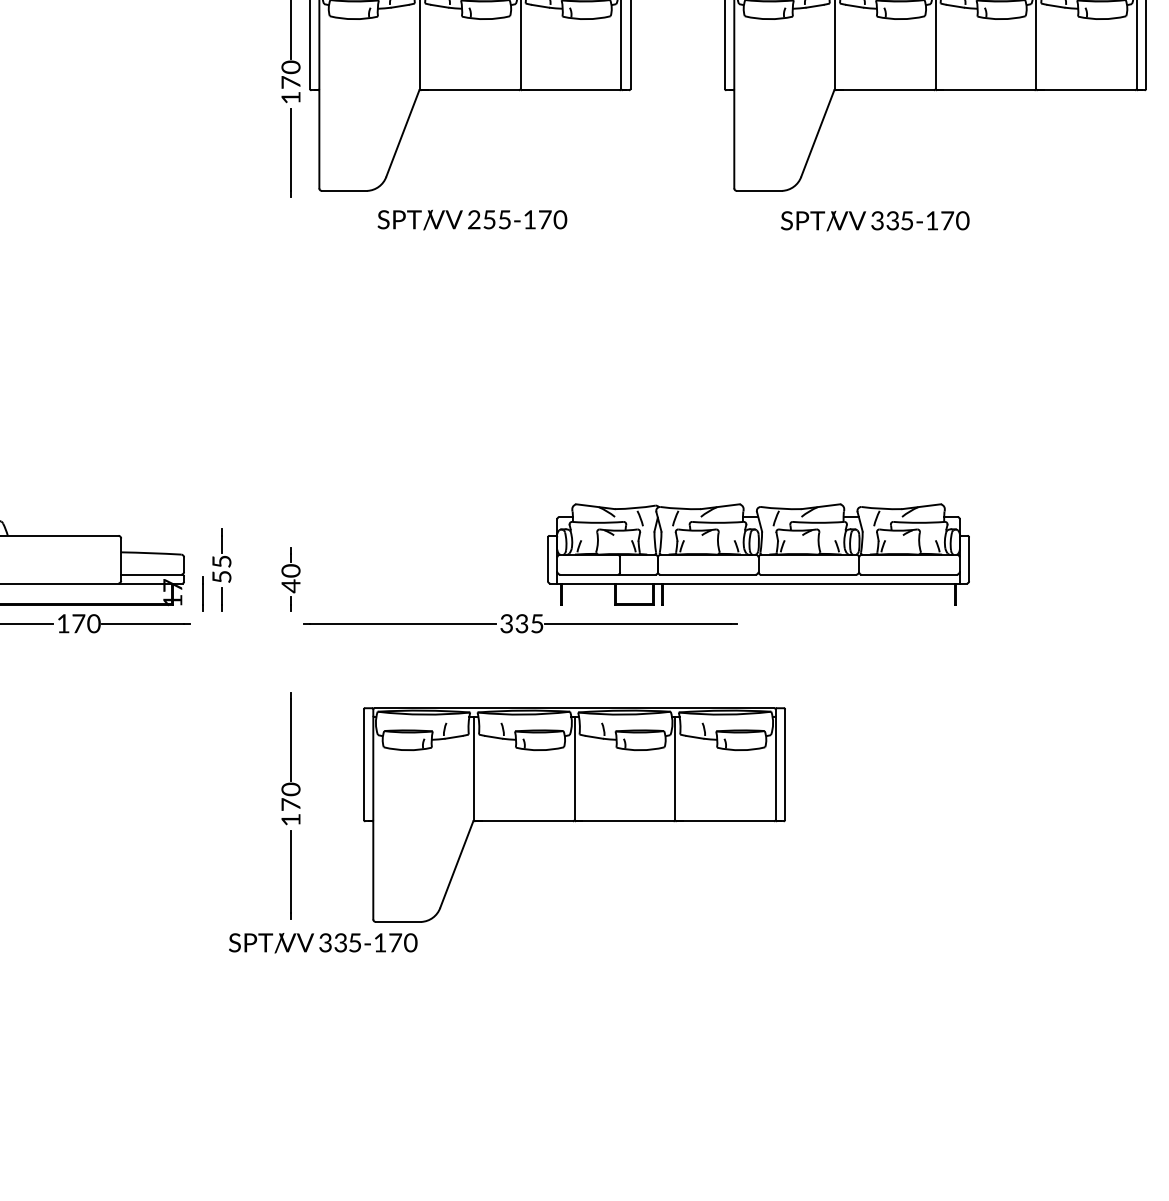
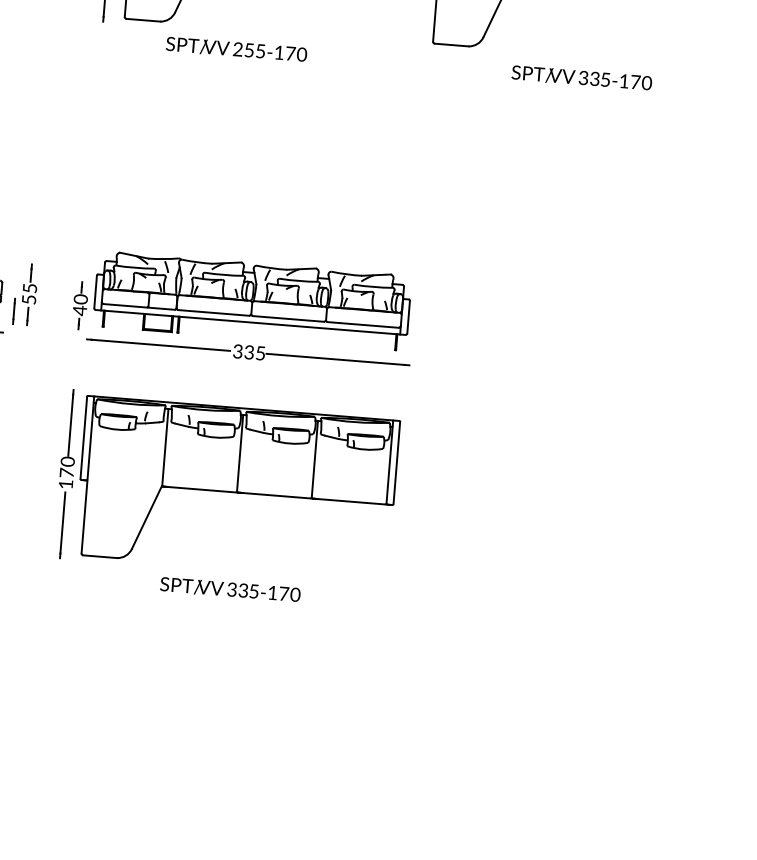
text: (875, 220) -> (582, 77), moved
part: (758, 554) -> (252, 300), moved
part: (574, 814) -> (237, 487), moved
text: (323, 943) -> (230, 590), moved

